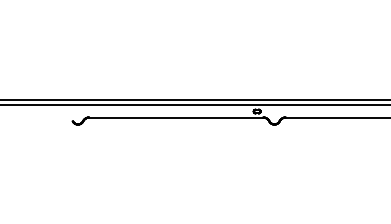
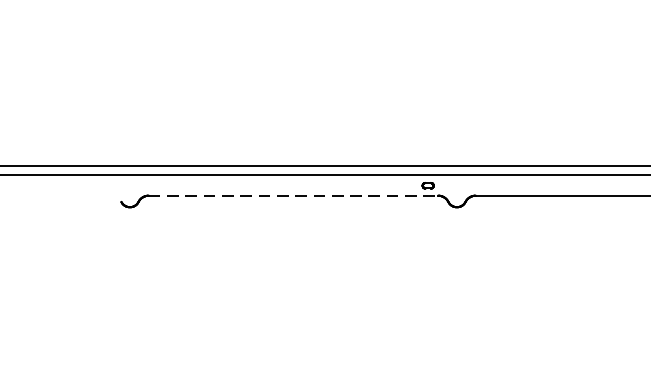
line: (176, 117) -> (293, 195), solid -> dashed

